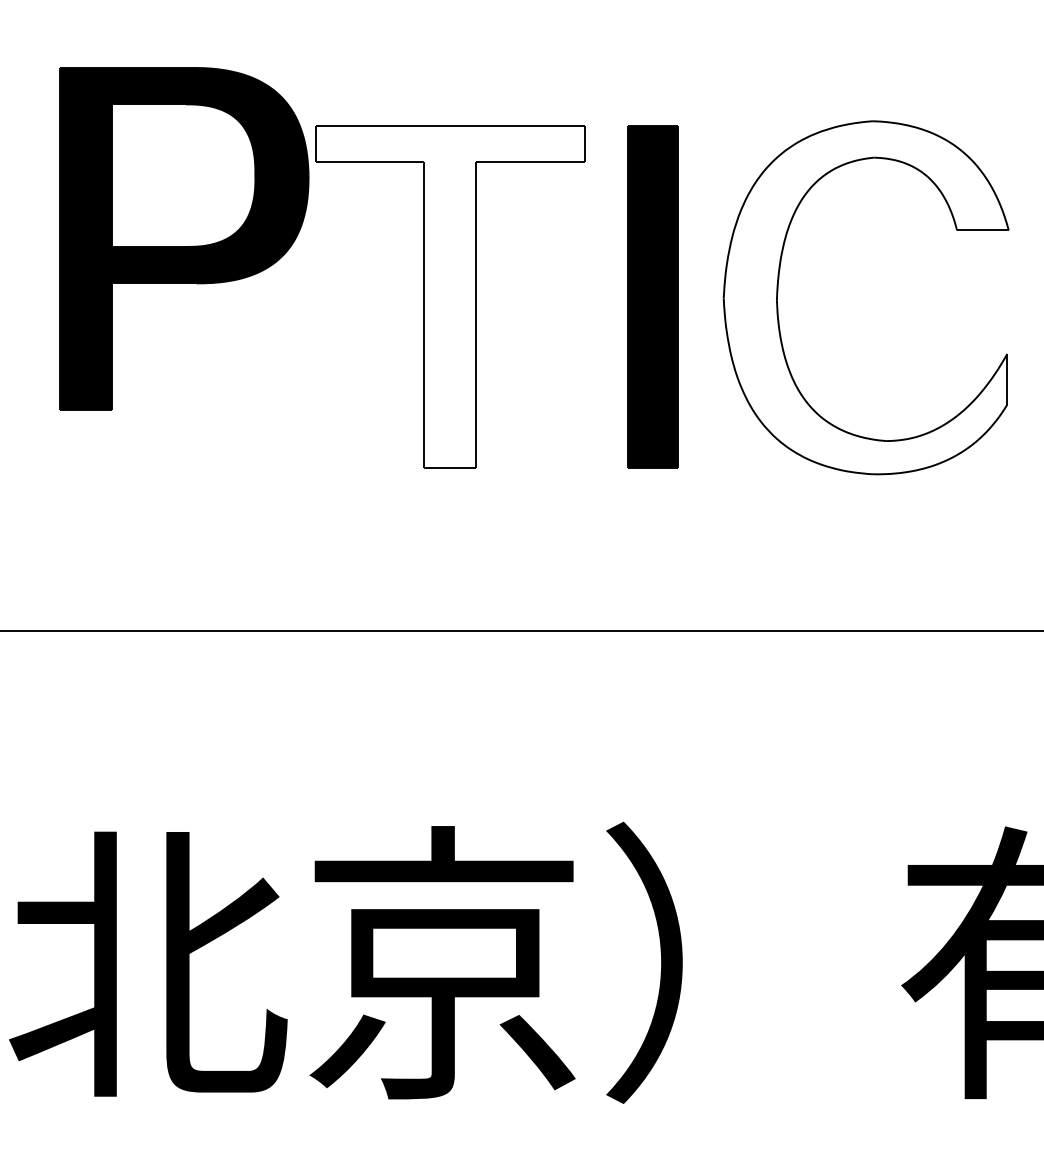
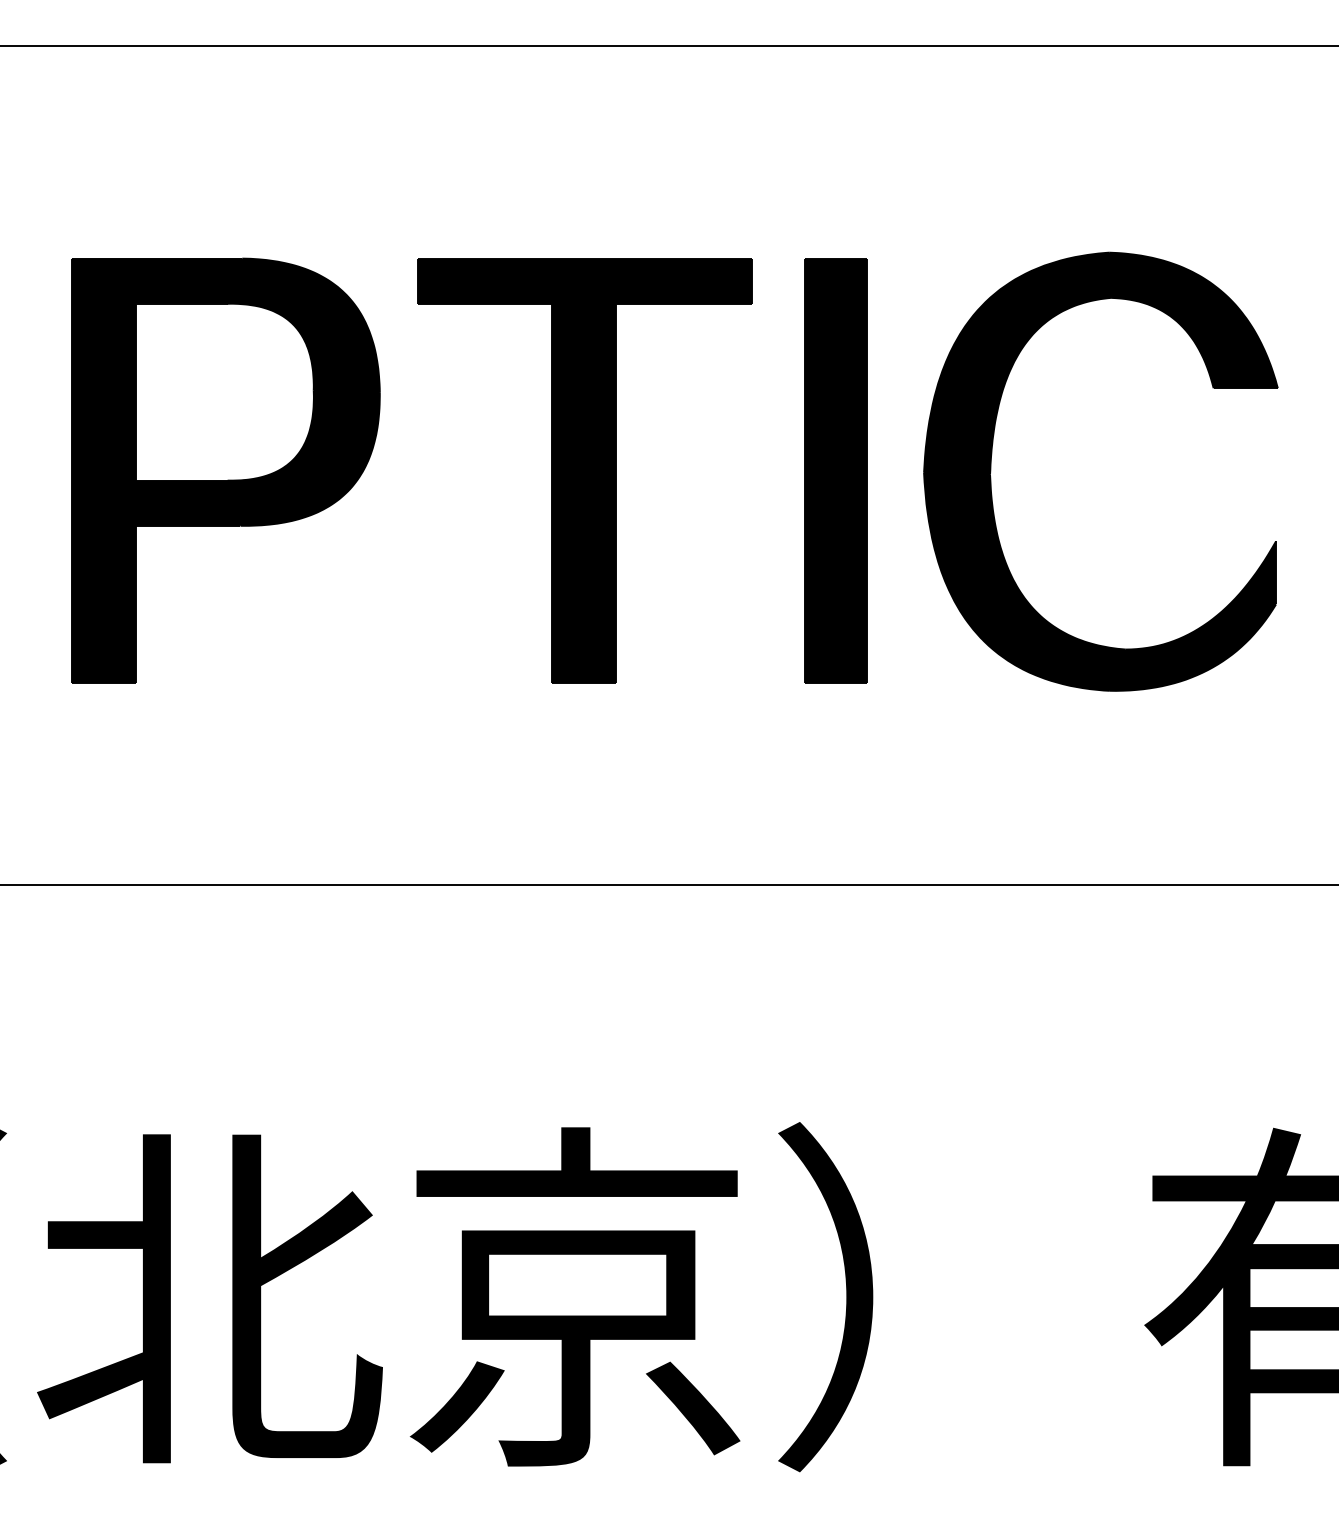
part: (184, 238) -> (225, 470), moved
fill: (450, 296) -> (584, 470), added
fill: (865, 297) -> (1100, 471), added

